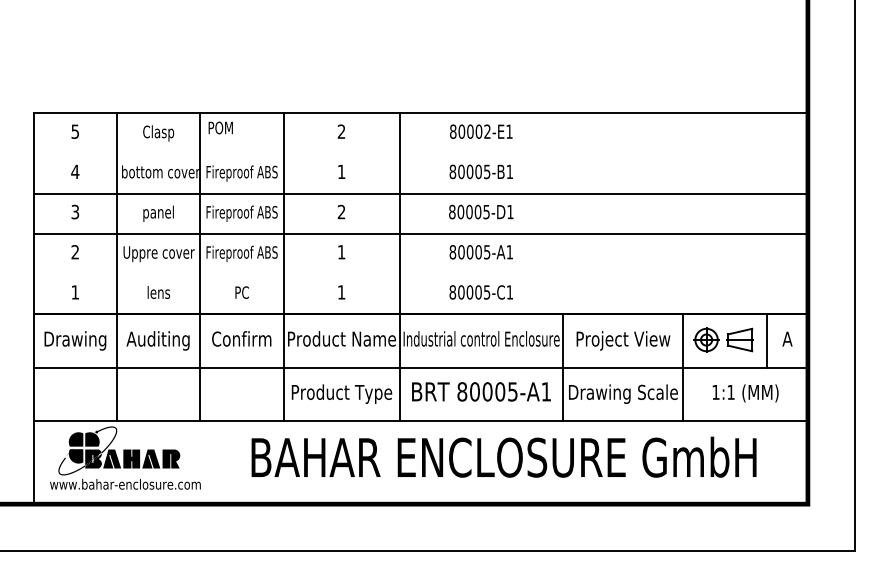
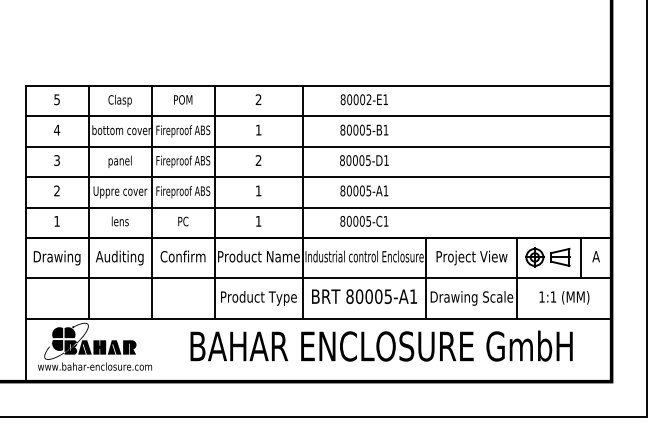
text: (221, 127) -> (183, 99), moved
line: (420, 153) -> (318, 116), added
line: (420, 274) -> (318, 207), added

